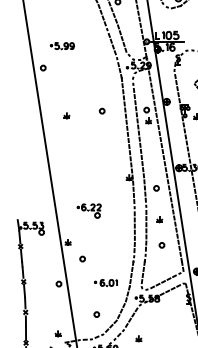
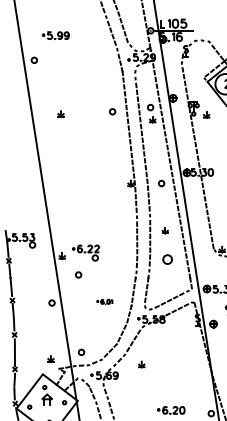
circle: (102, 110) -> (112, 111), moved
circle: (156, 188) -> (161, 183), moved
part: (88, 210) -> (85, 252), moved
circle: (161, 245) -> (167, 259), size x1.6
part: (105, 282) -> (104, 301), size x0.6
circle: (96, 313) -> (81, 351), moved

